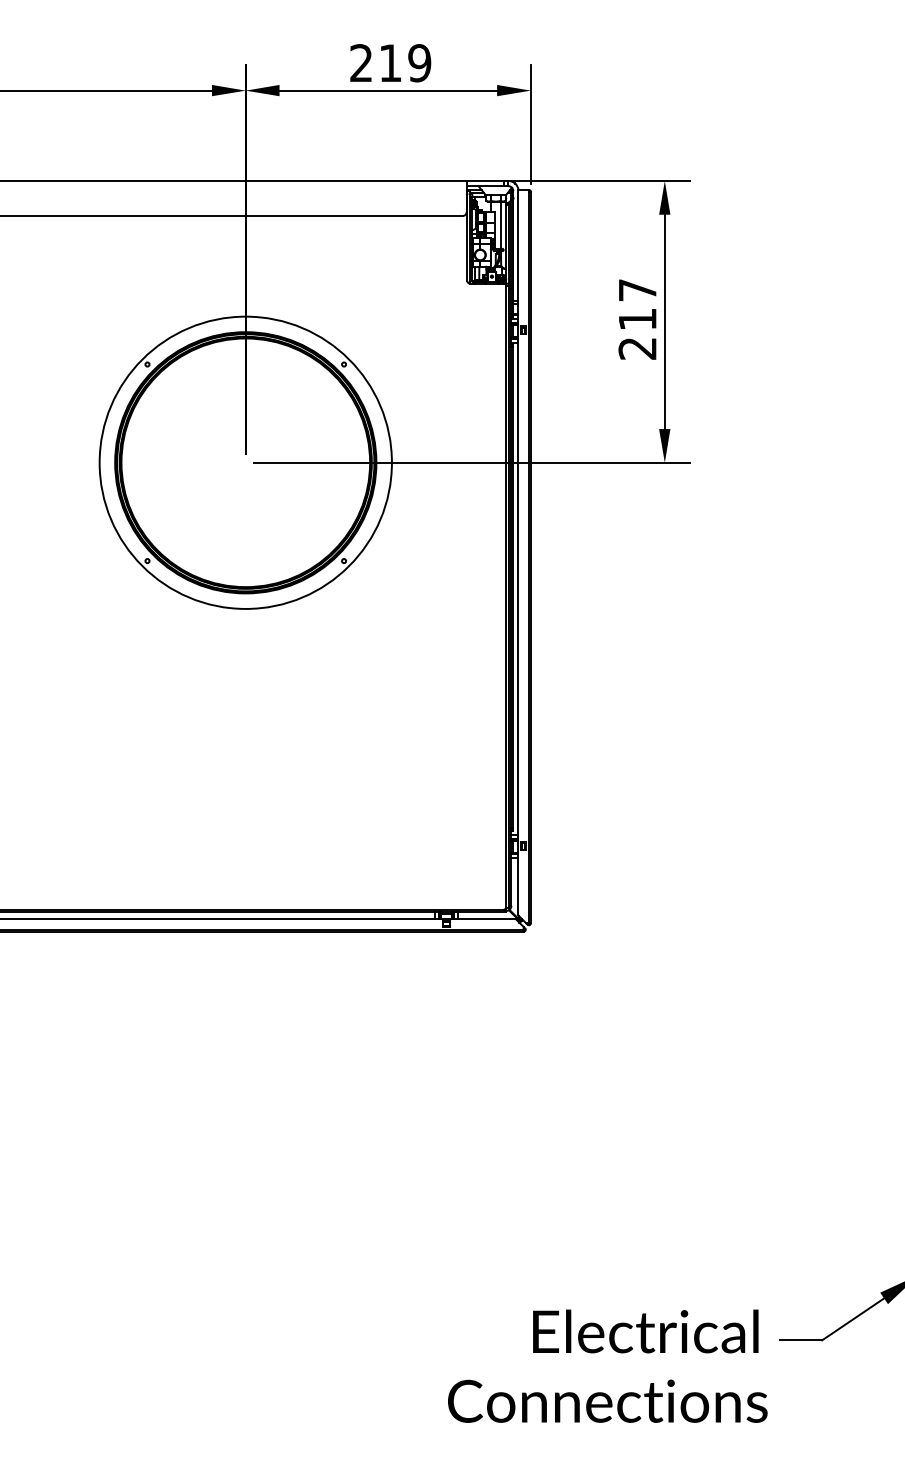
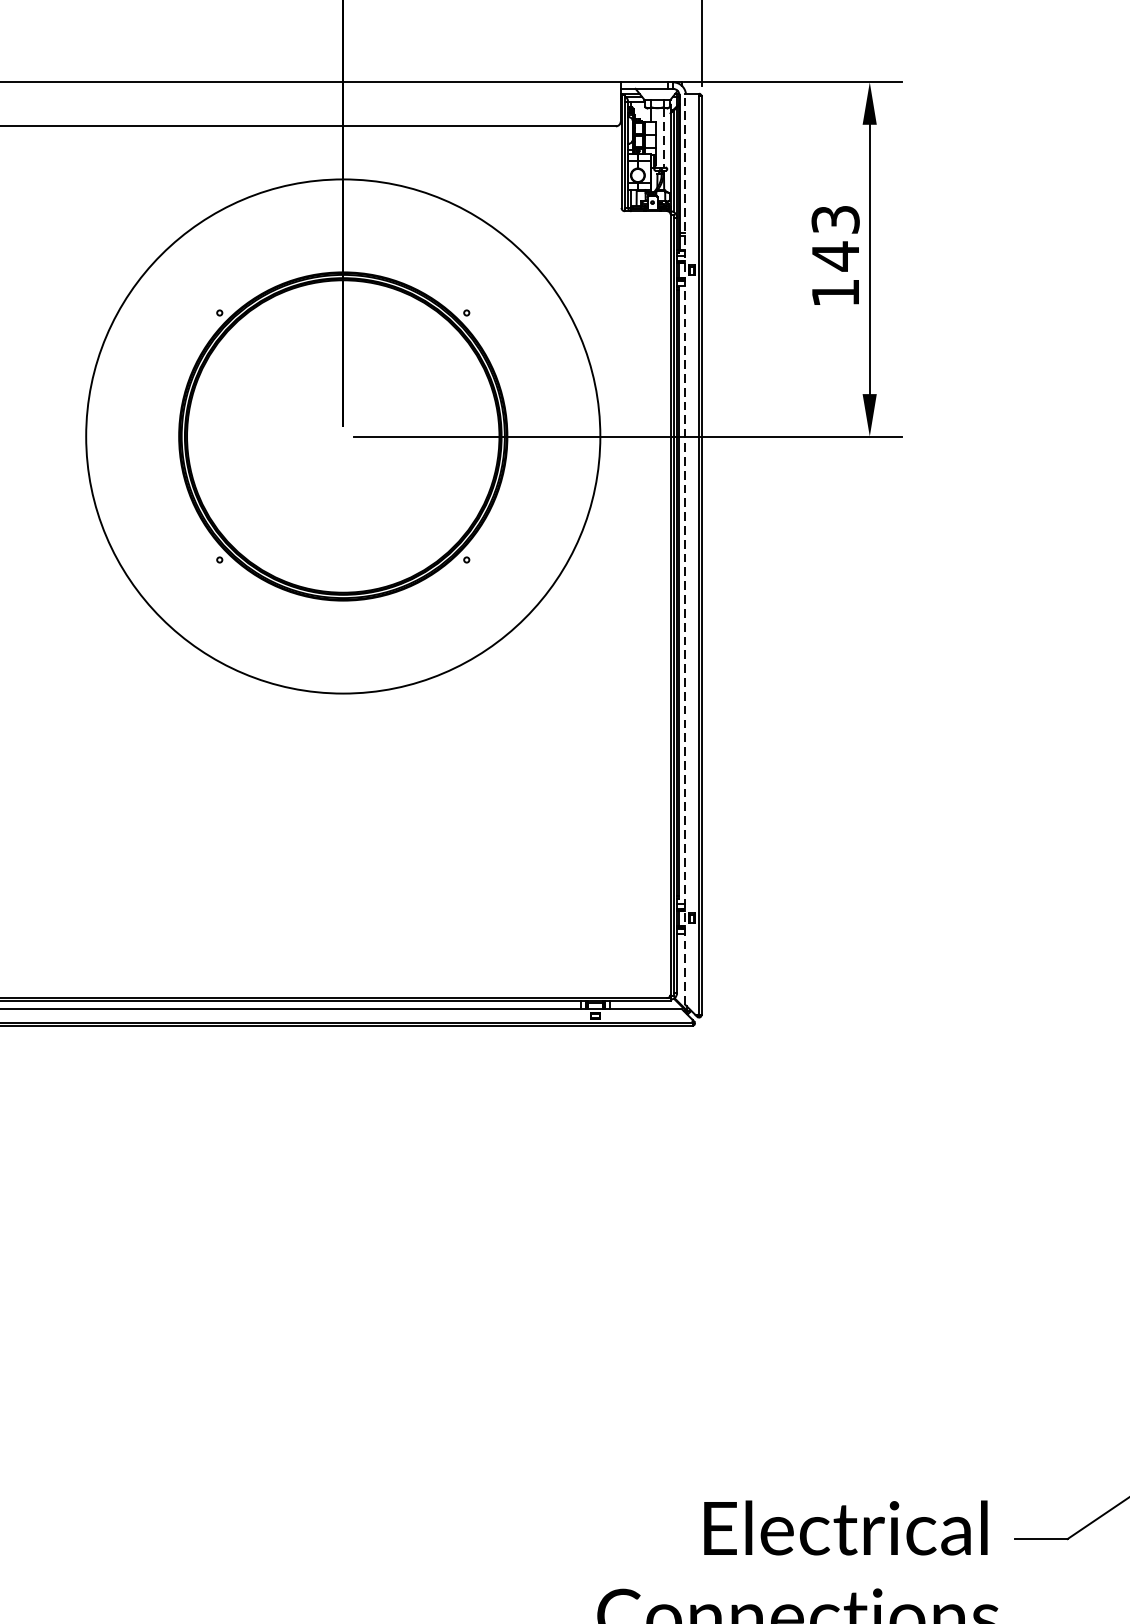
line: (501, 225) -> (664, 138), solid -> dashed
text: (637, 319) -> (835, 256), 217 -> 143
circle: (245, 462) -> (342, 436), size x1.4
line: (517, 552) -> (684, 549), solid -> dashed

